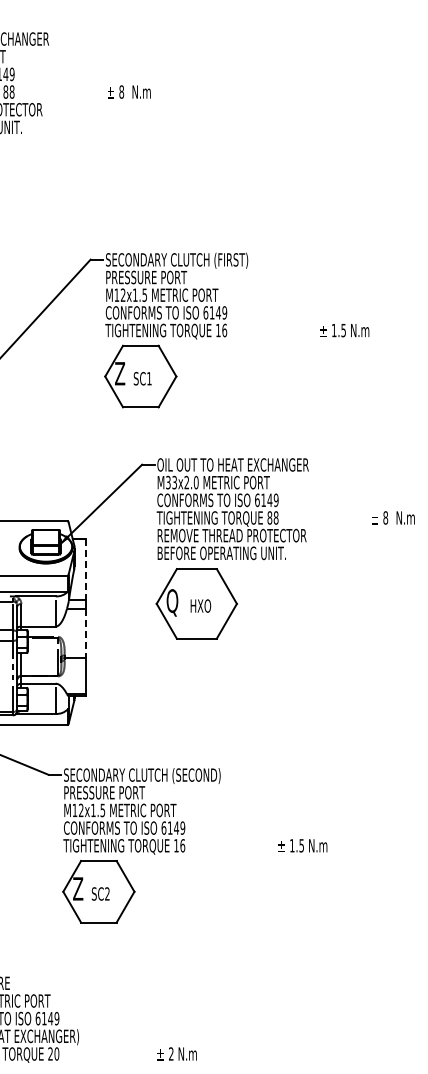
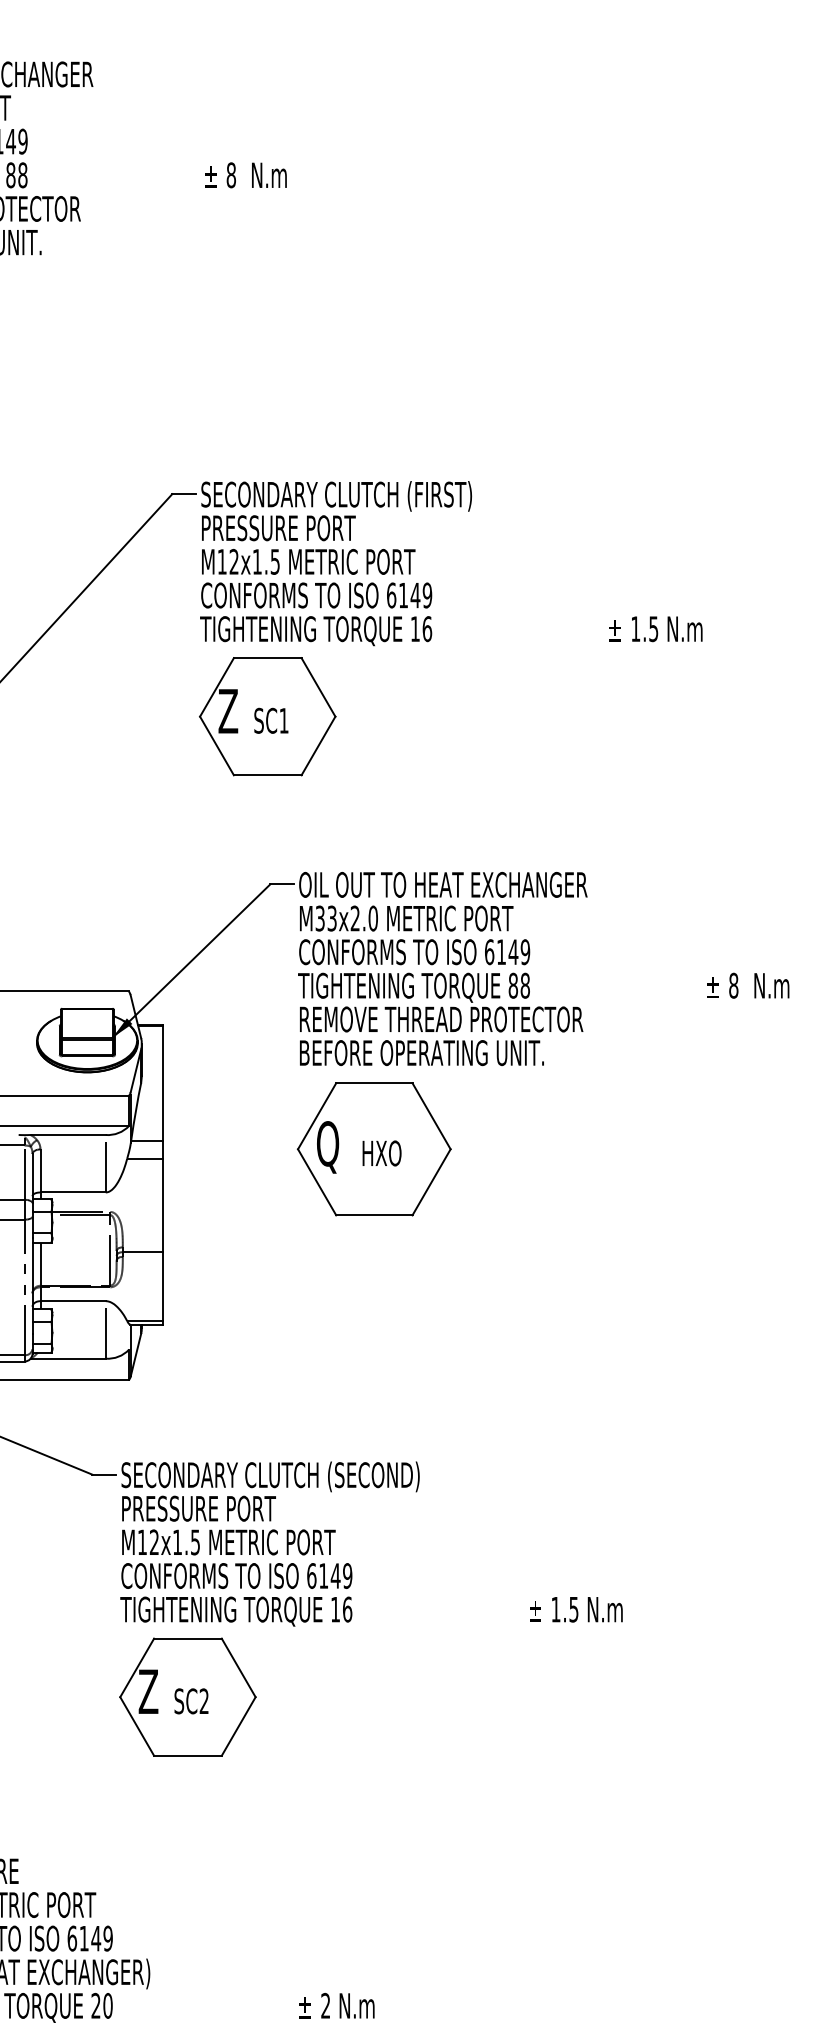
line: (85, 569) -> (162, 1083), dashed -> solid
line: (85, 633) -> (162, 1205), dashed -> solid

